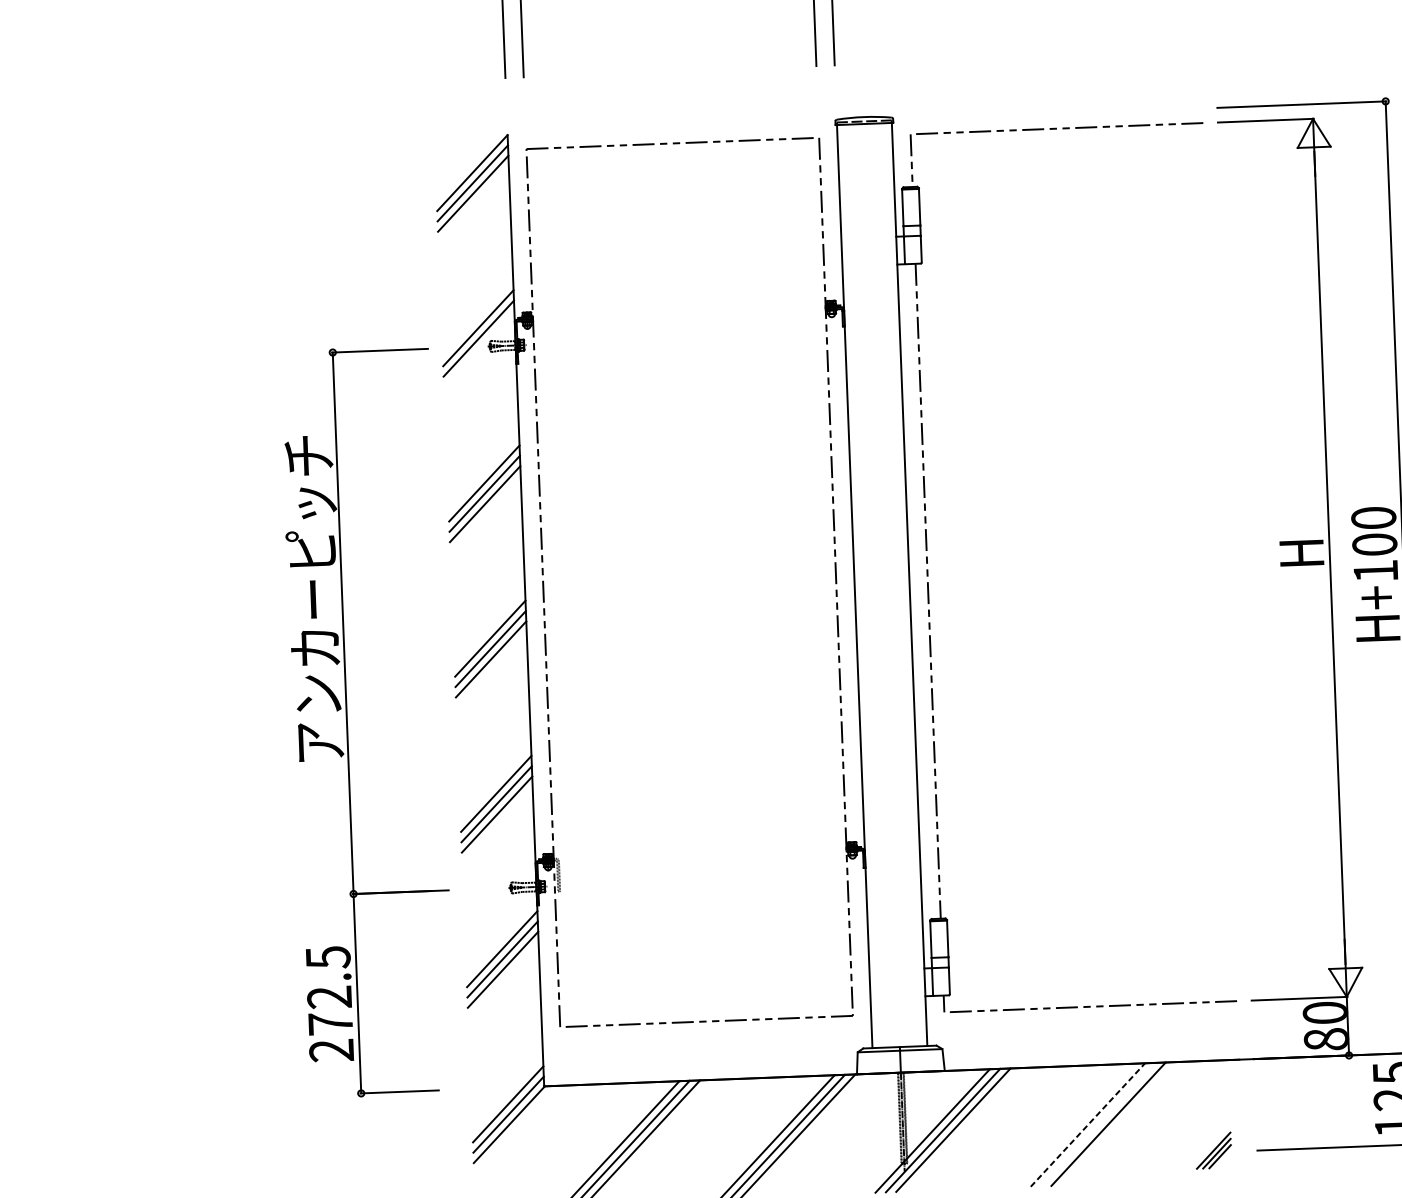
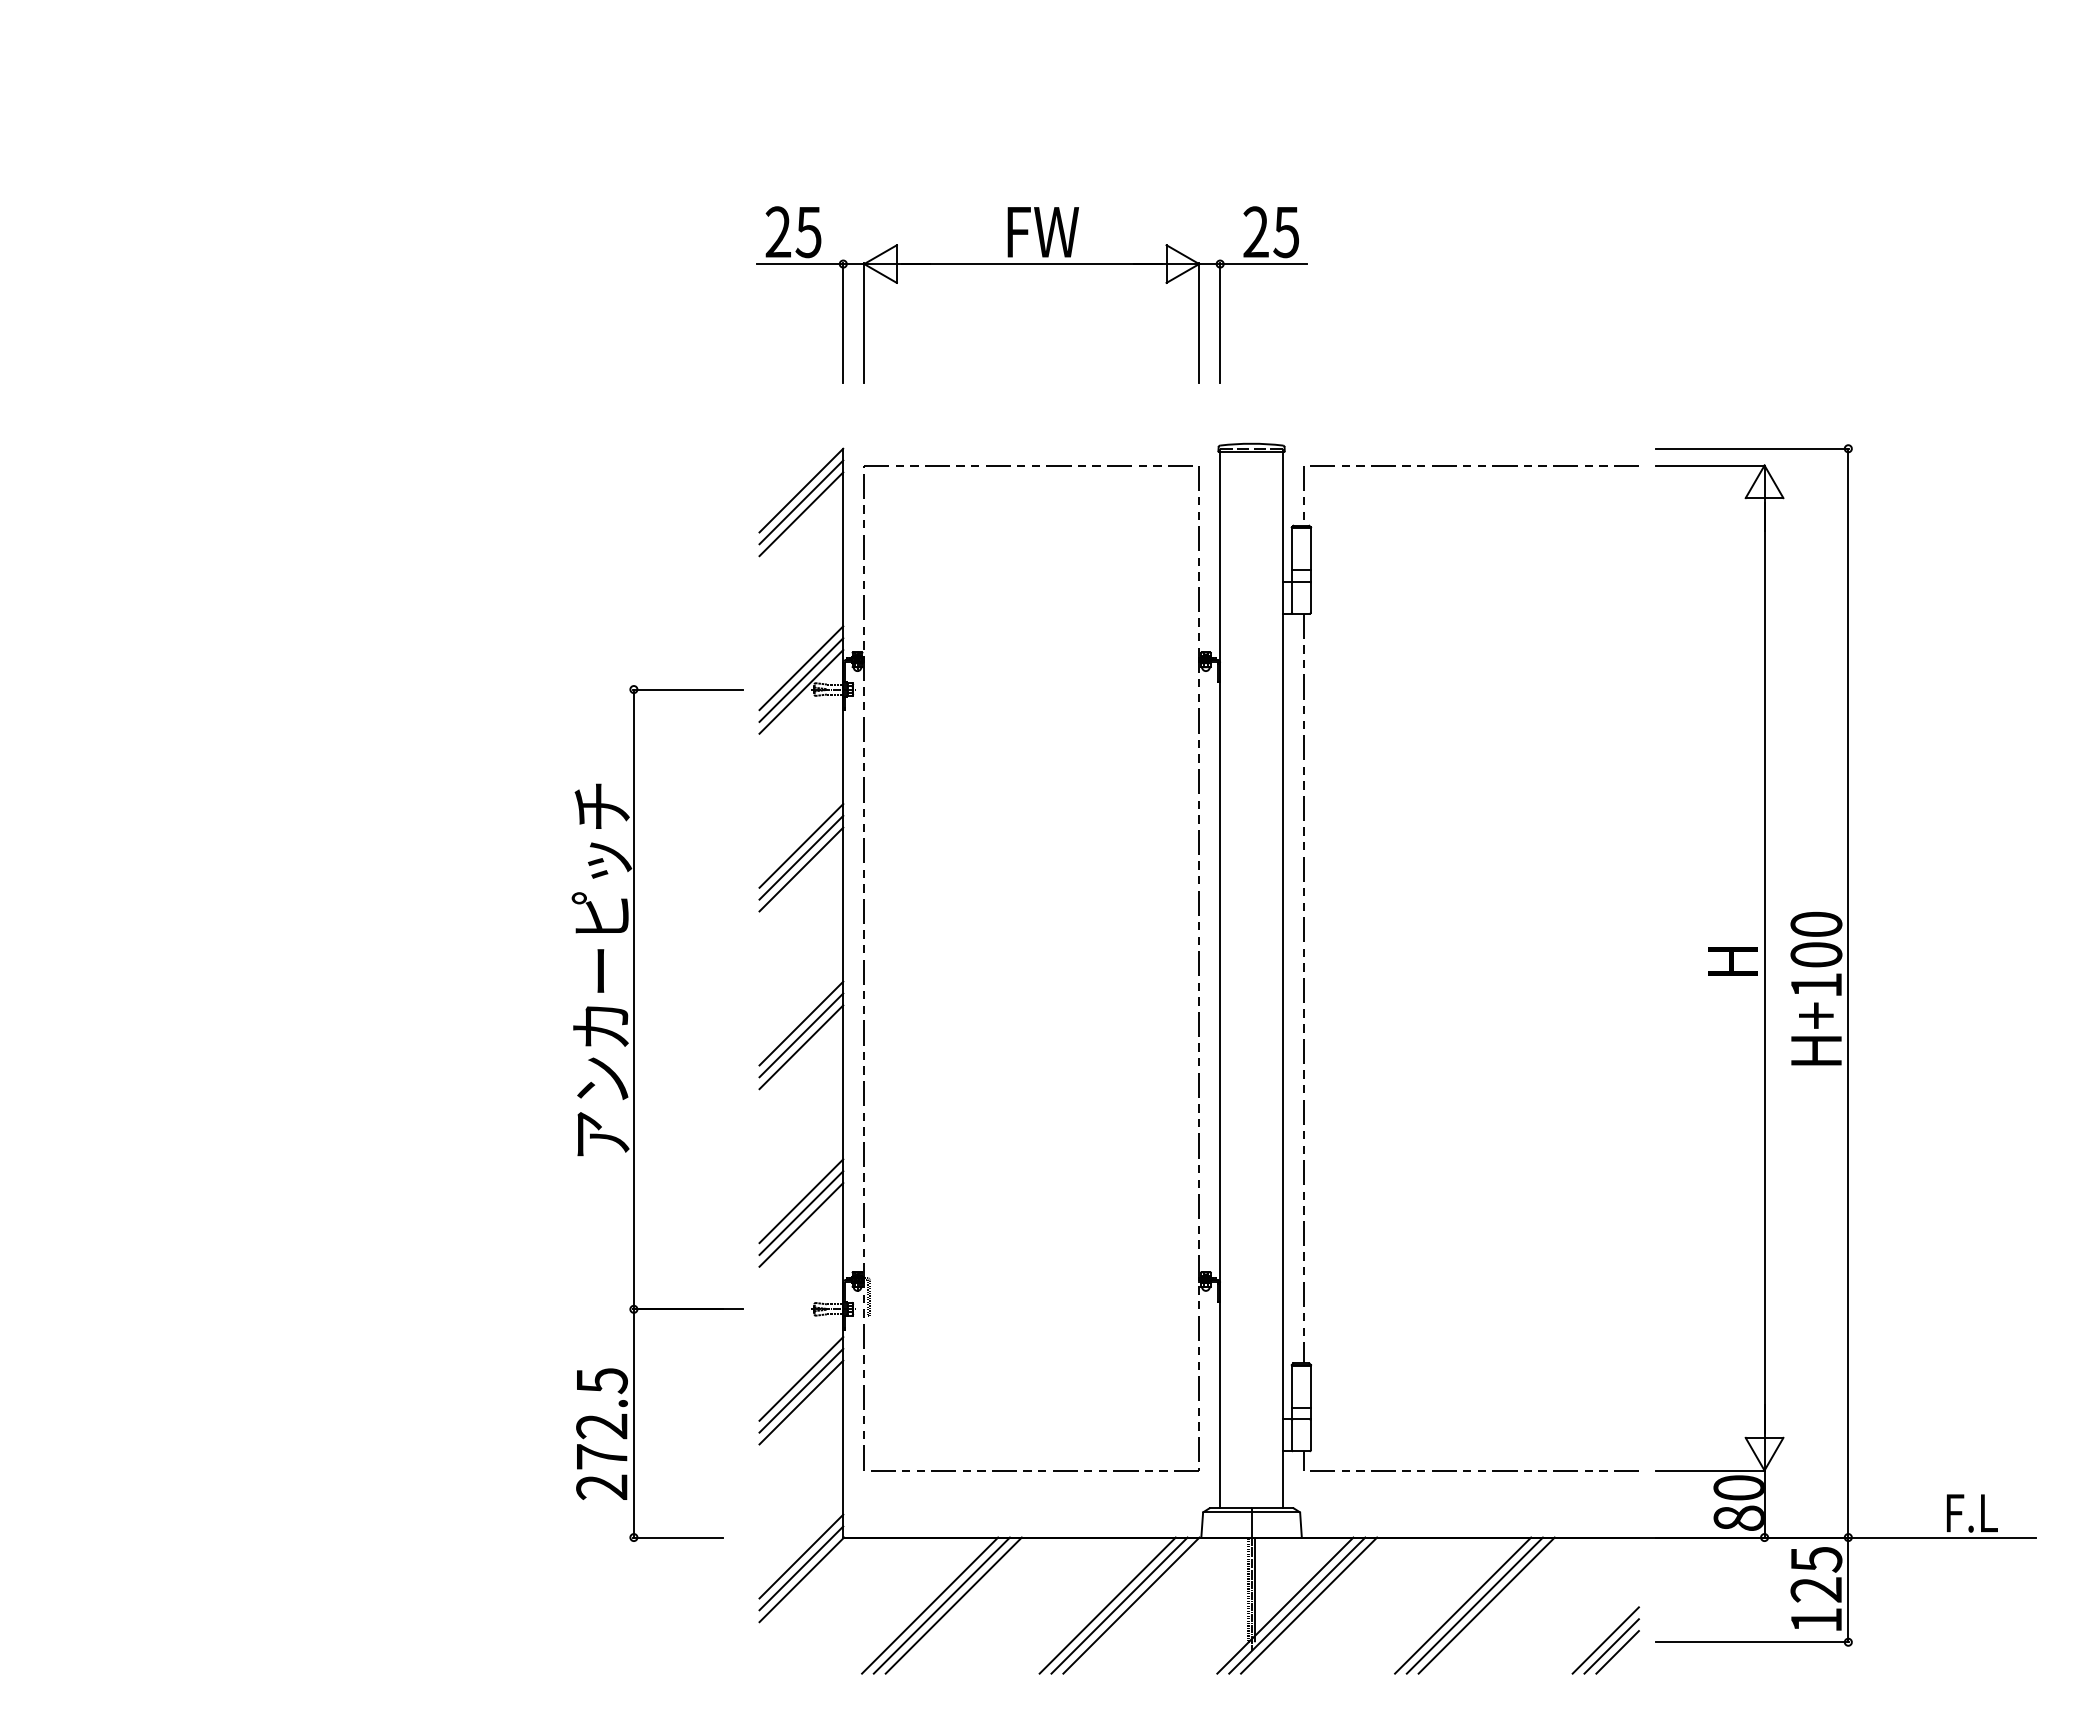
line: (479, 348) -> (801, 691), added
line: (1088, 1124) -> (1463, 1605), dashed -> solid
line: (1097, 1124) -> (1474, 1605), added
part: (1213, 1150) -> (1605, 1640), size x1.67

